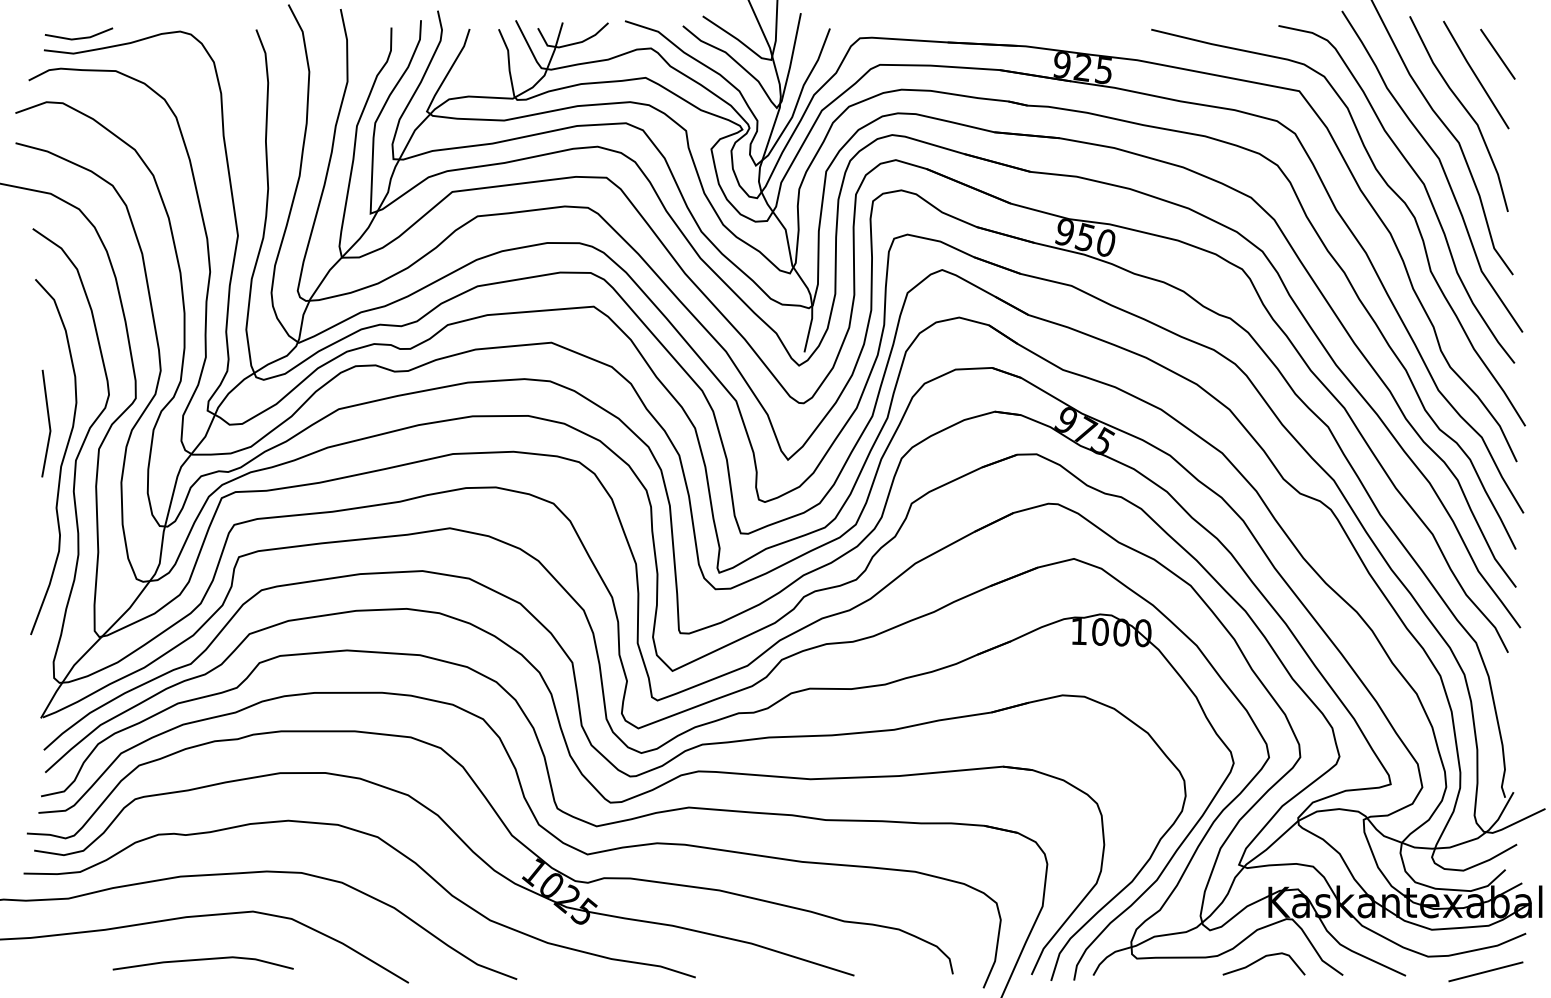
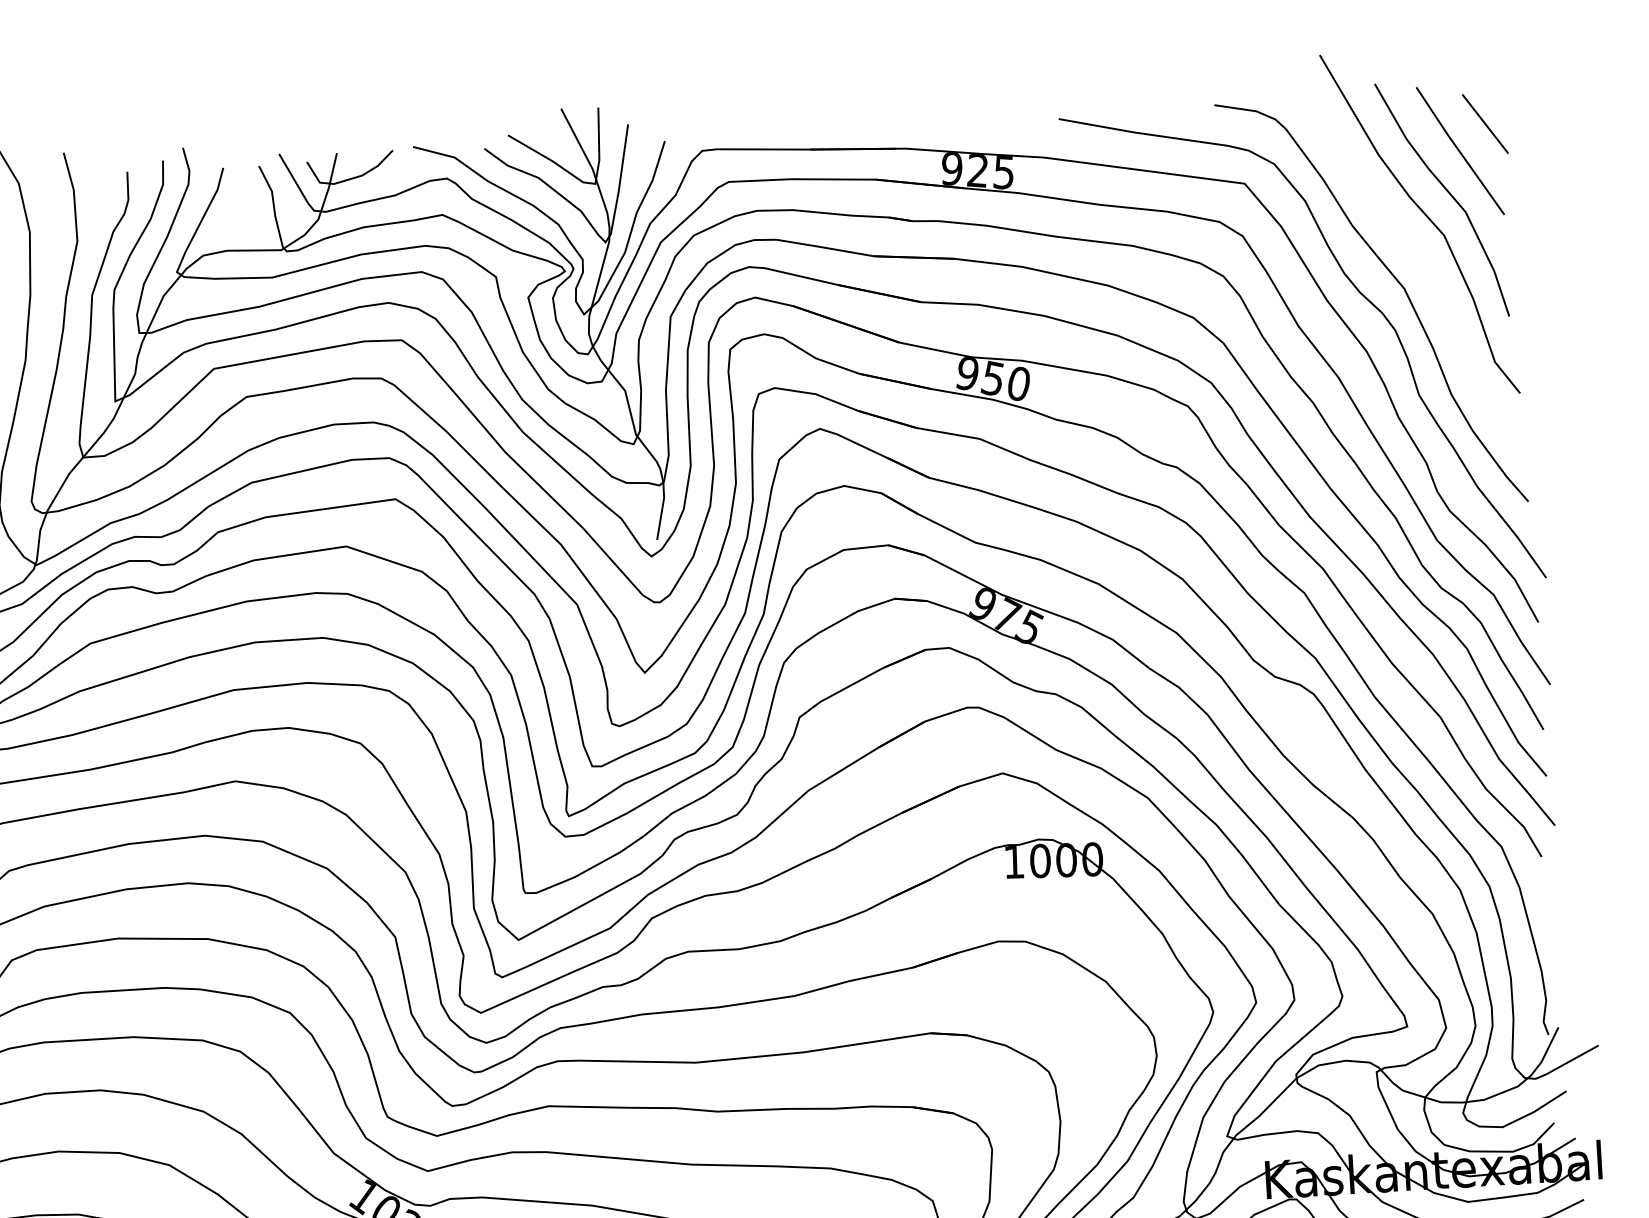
part: (1441, 167) -> (1424, 266), removed

